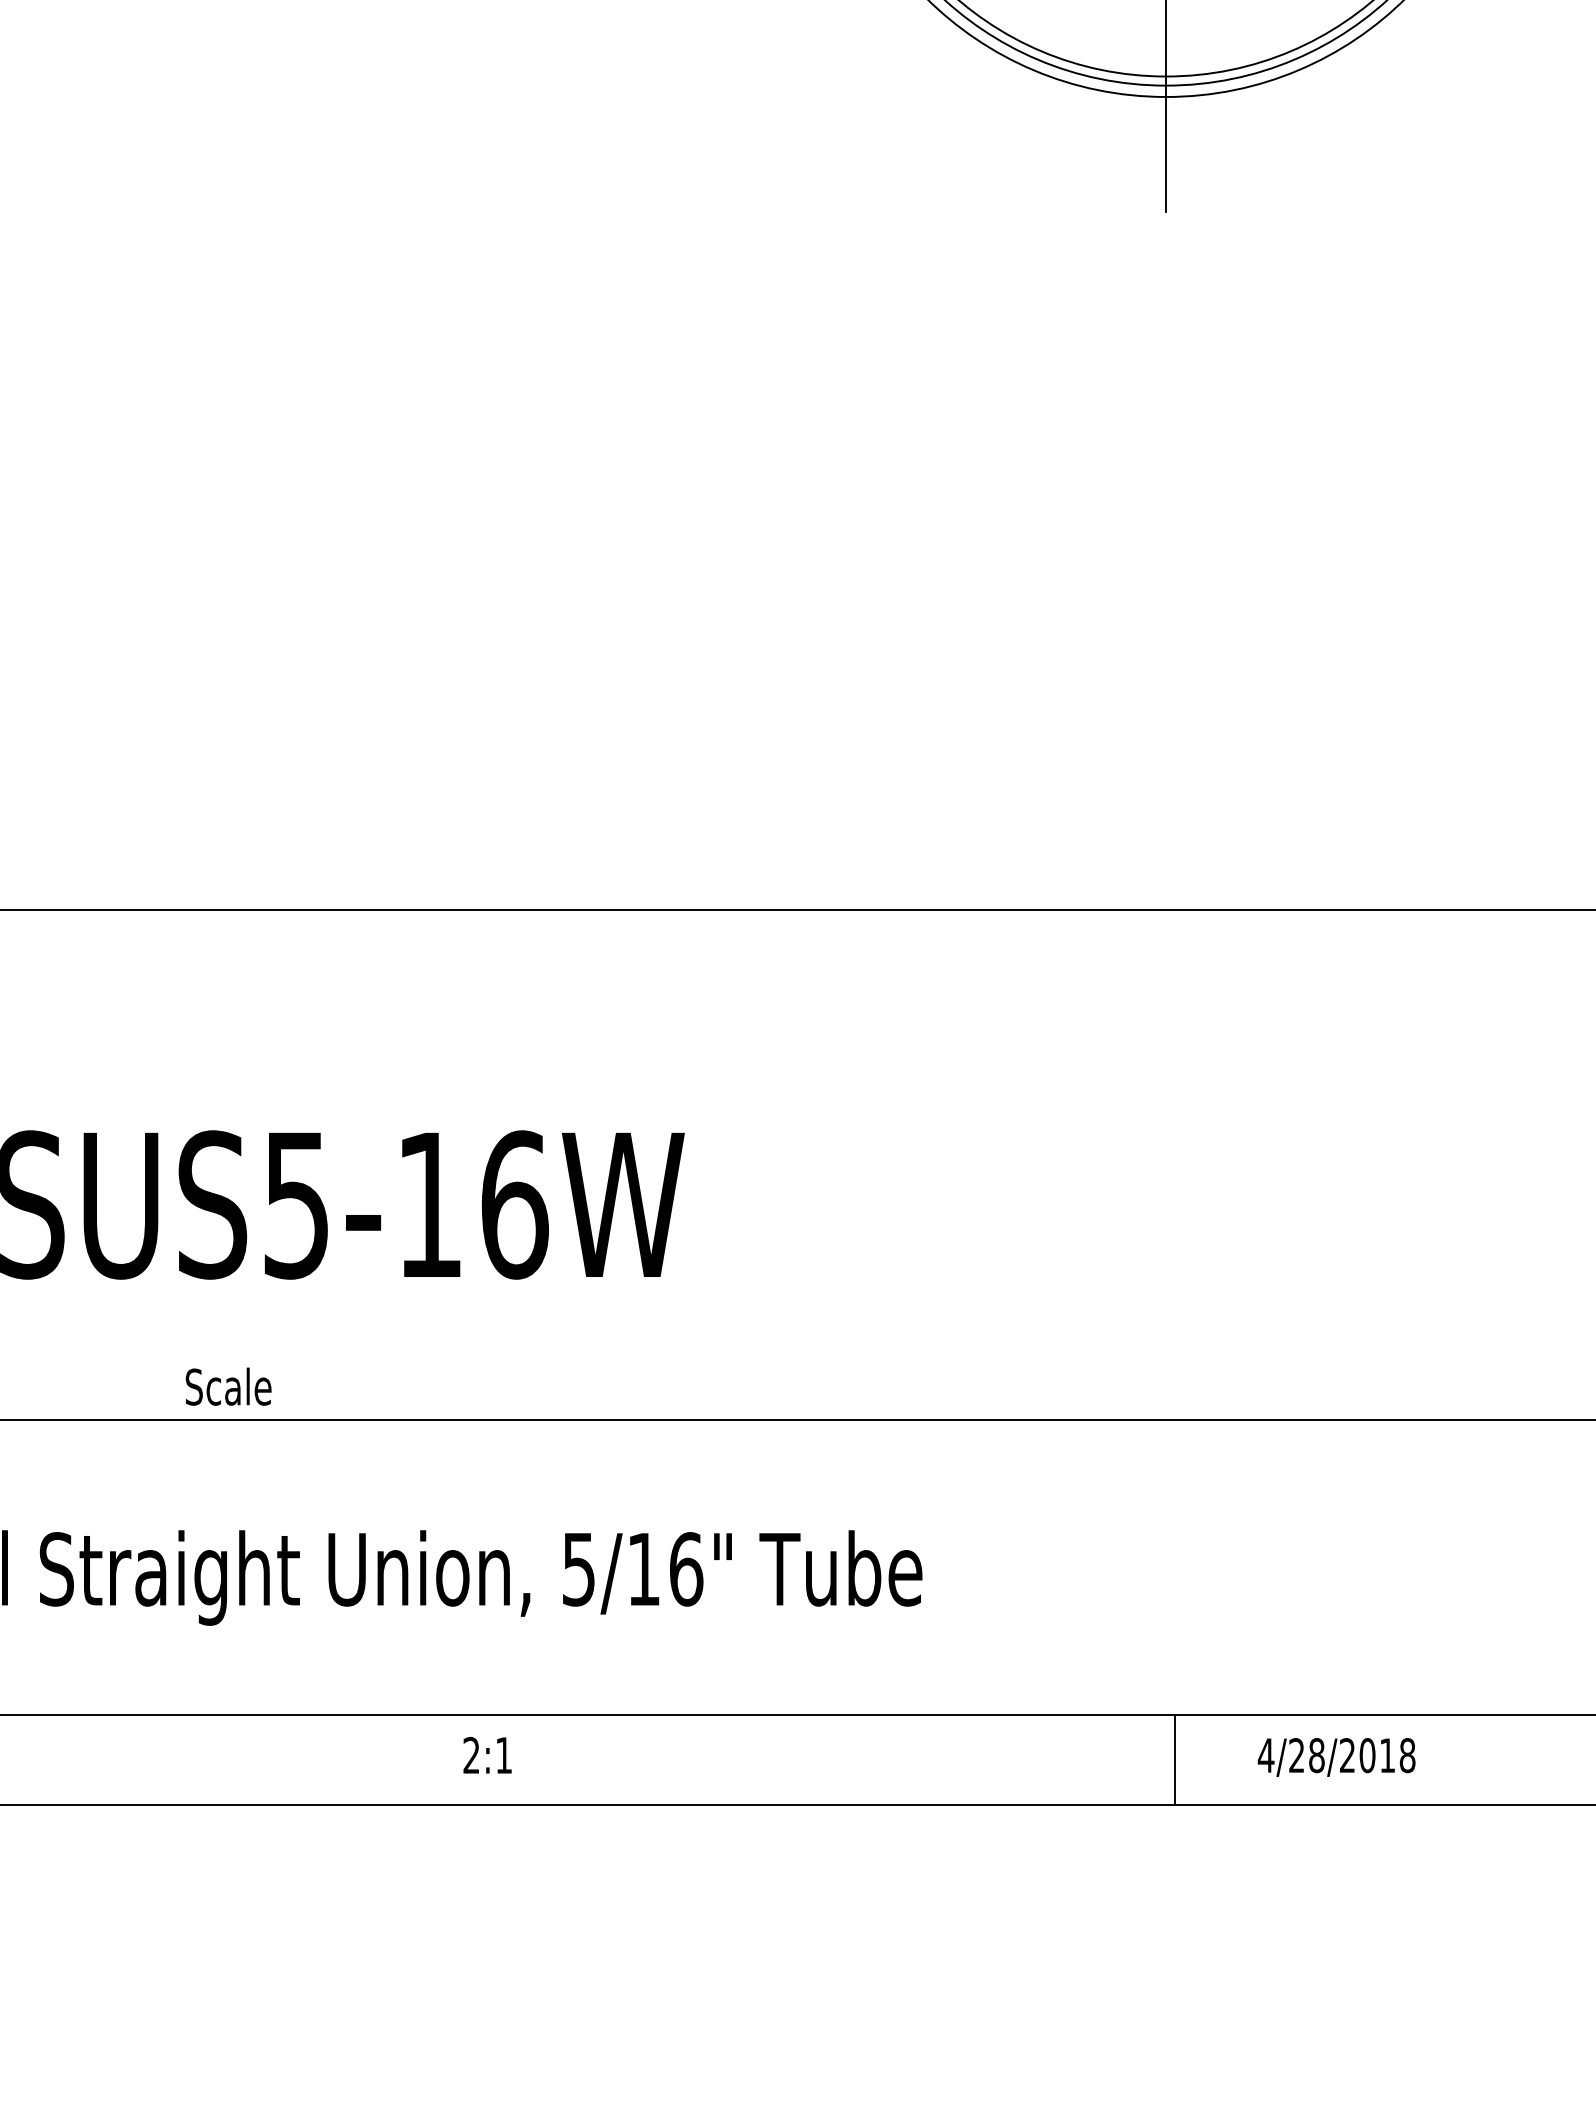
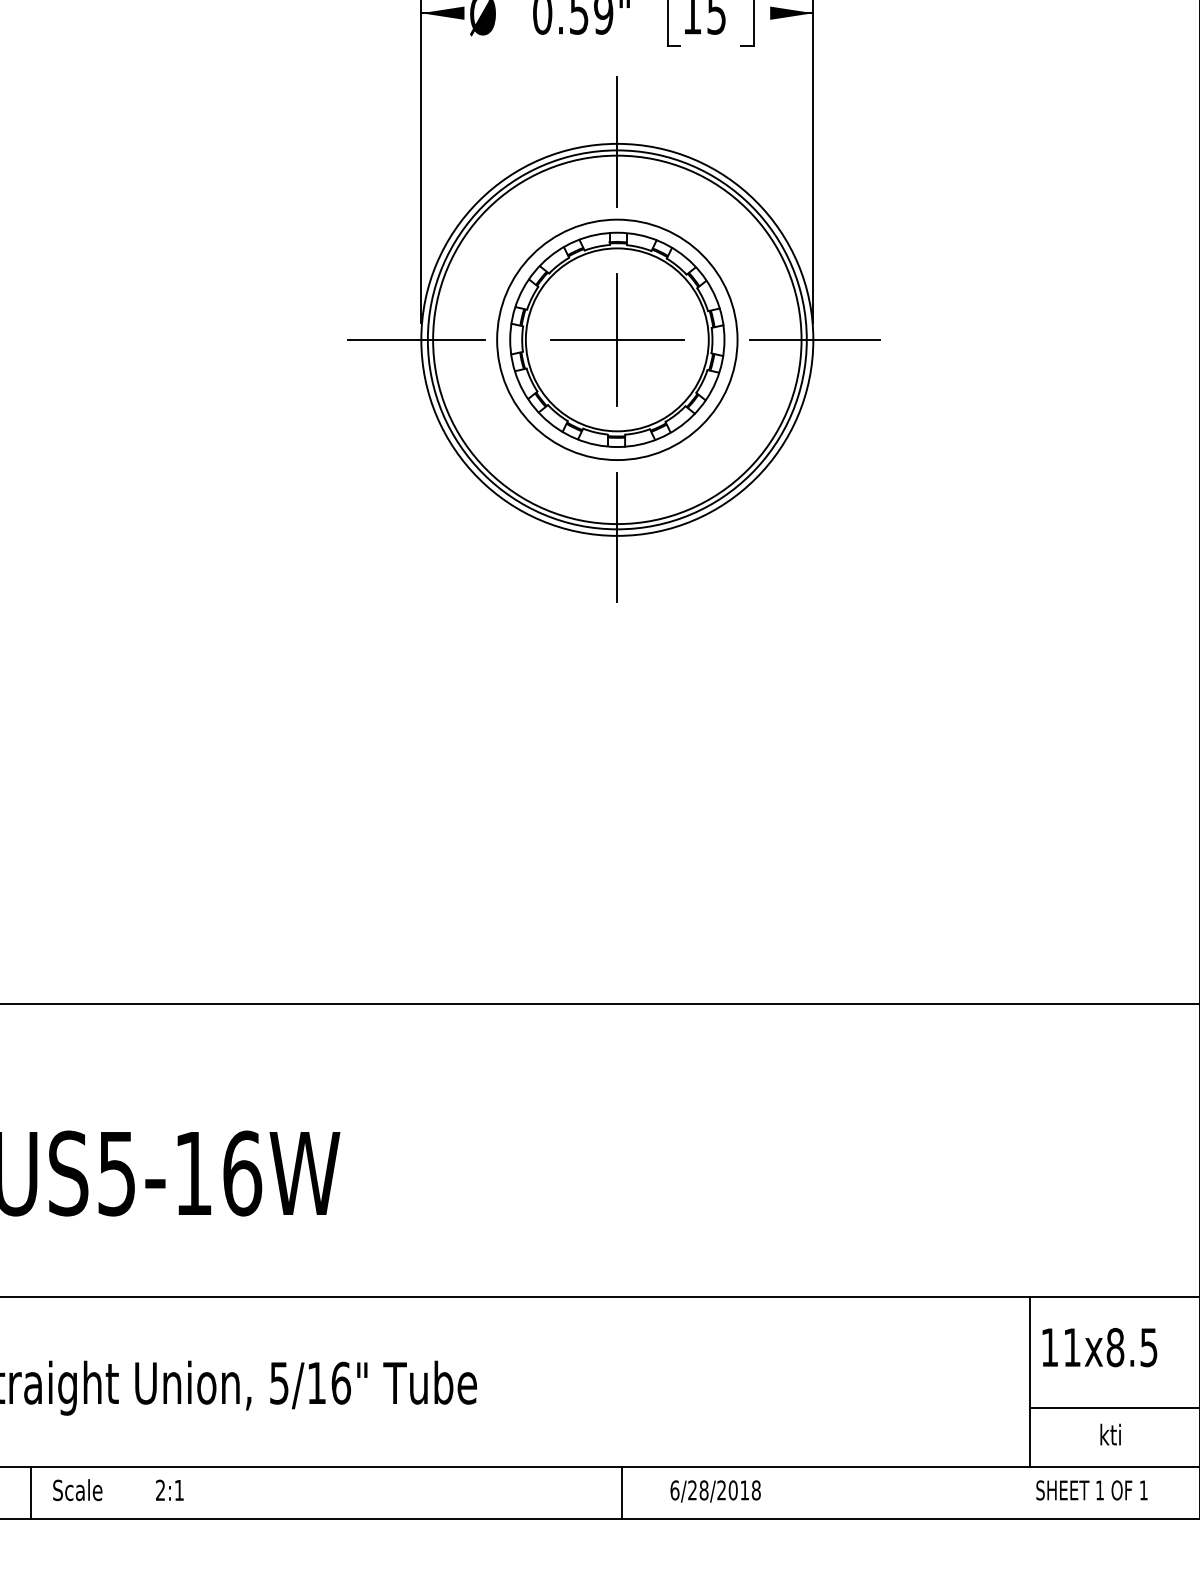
text: (228, 1387) -> (77, 1490), moved
text: (487, 1753) -> (169, 1489), moved
text: (1265, 1755) -> (674, 1490), 4/28/2018 -> 6/28/2018
line: (146, 1759) -> (30, 1492), added

